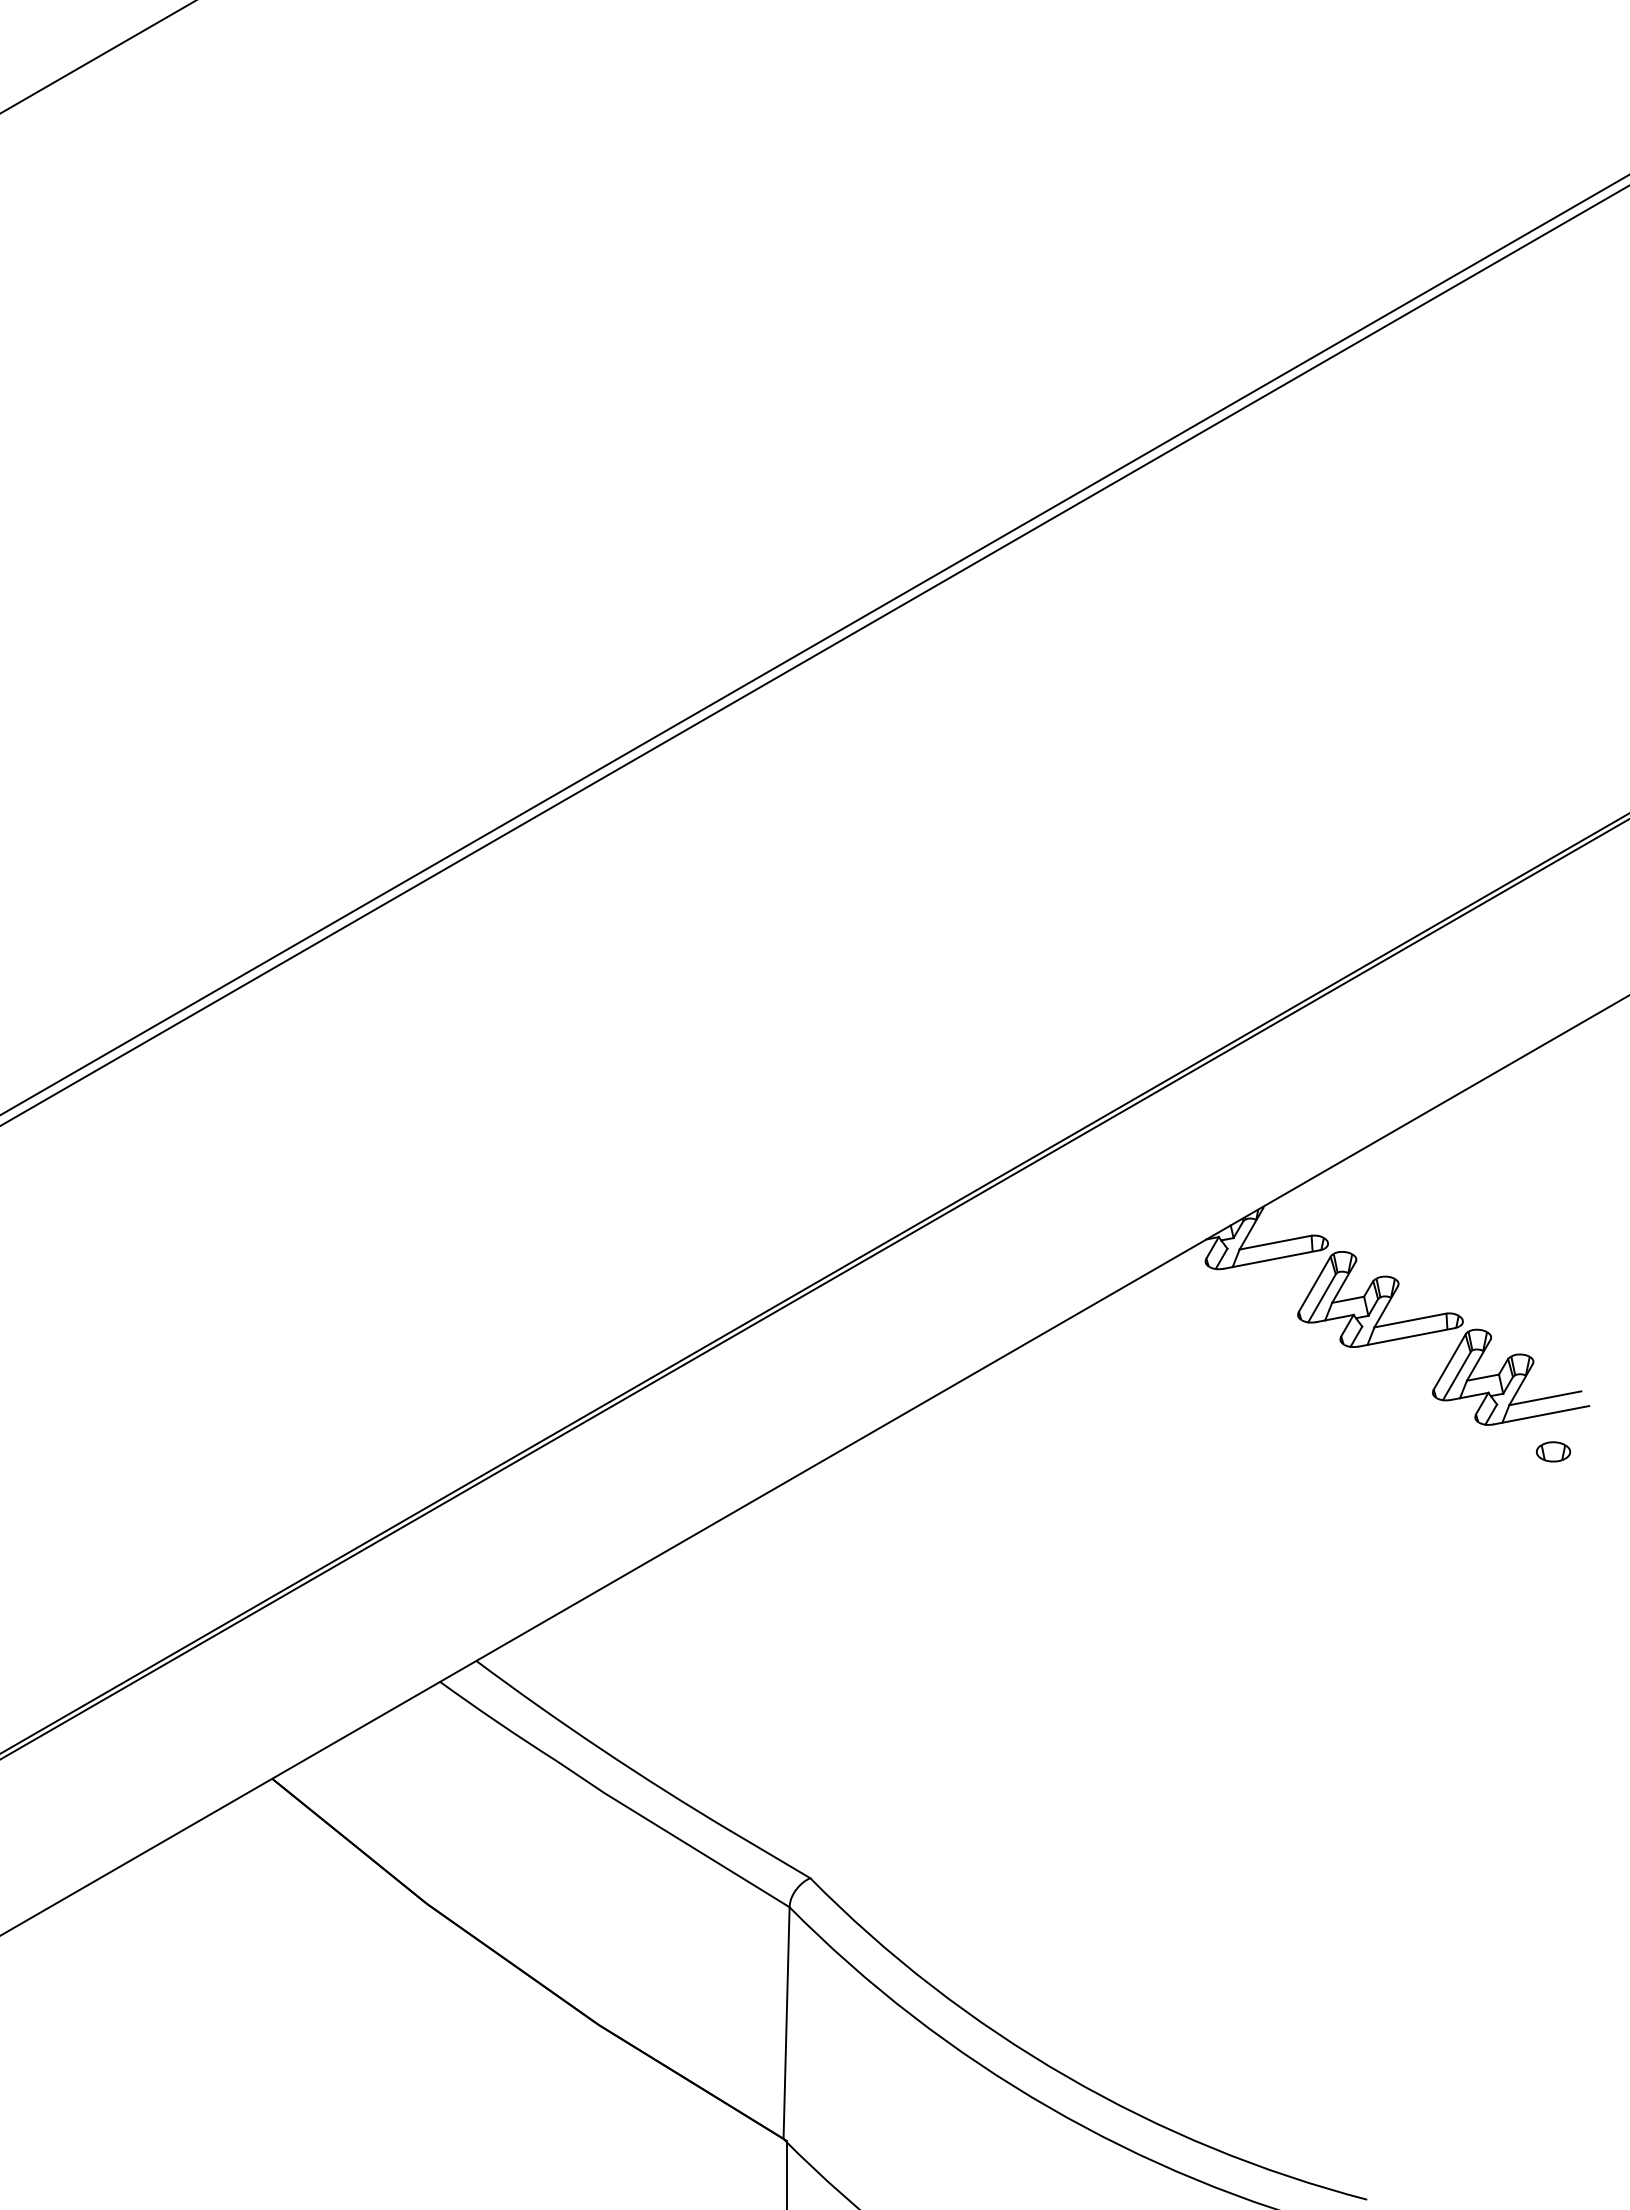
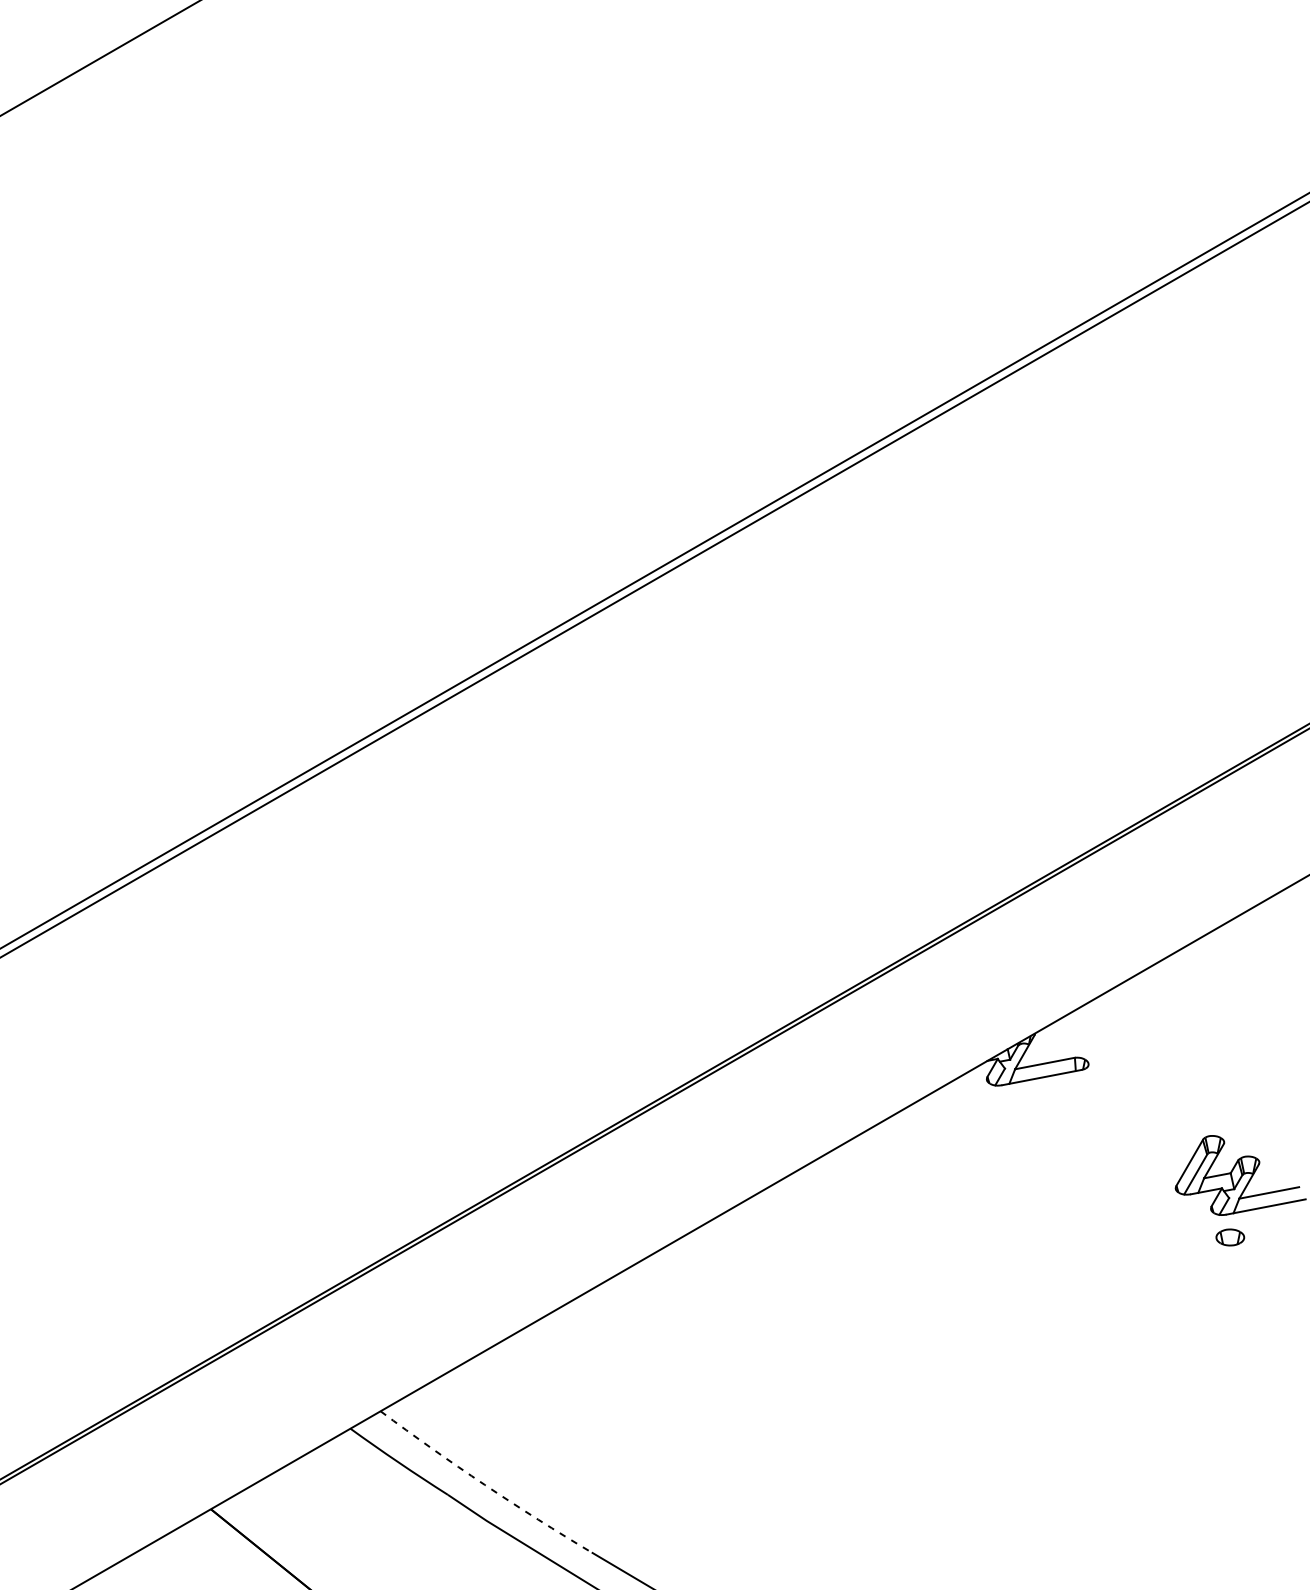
part: (1380, 1299) -> (1132, 1110), removed
part: (1553, 1451) -> (1230, 1237), moved
arc: (601, 1749) -> (484, 1484), solid -> dashed

